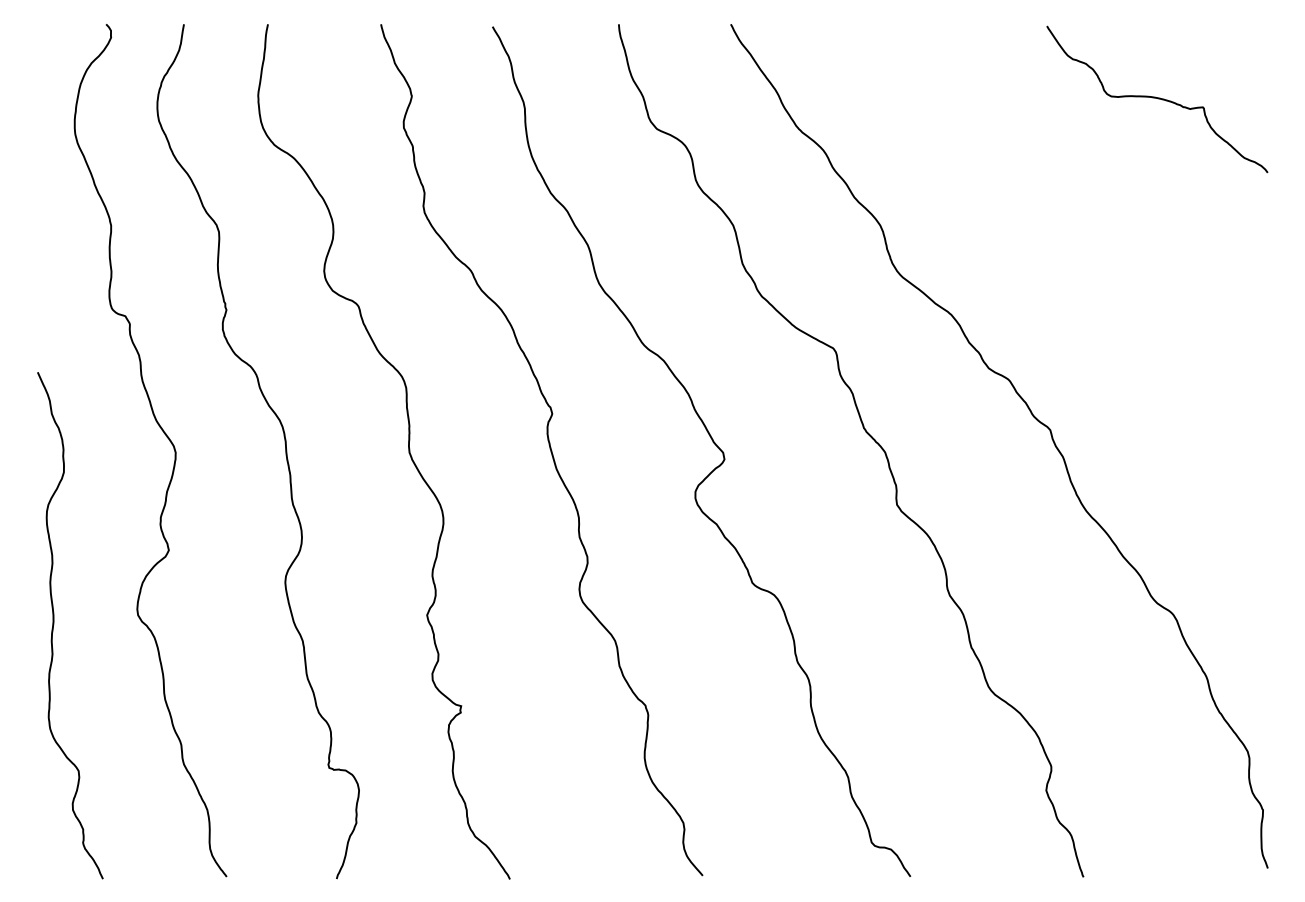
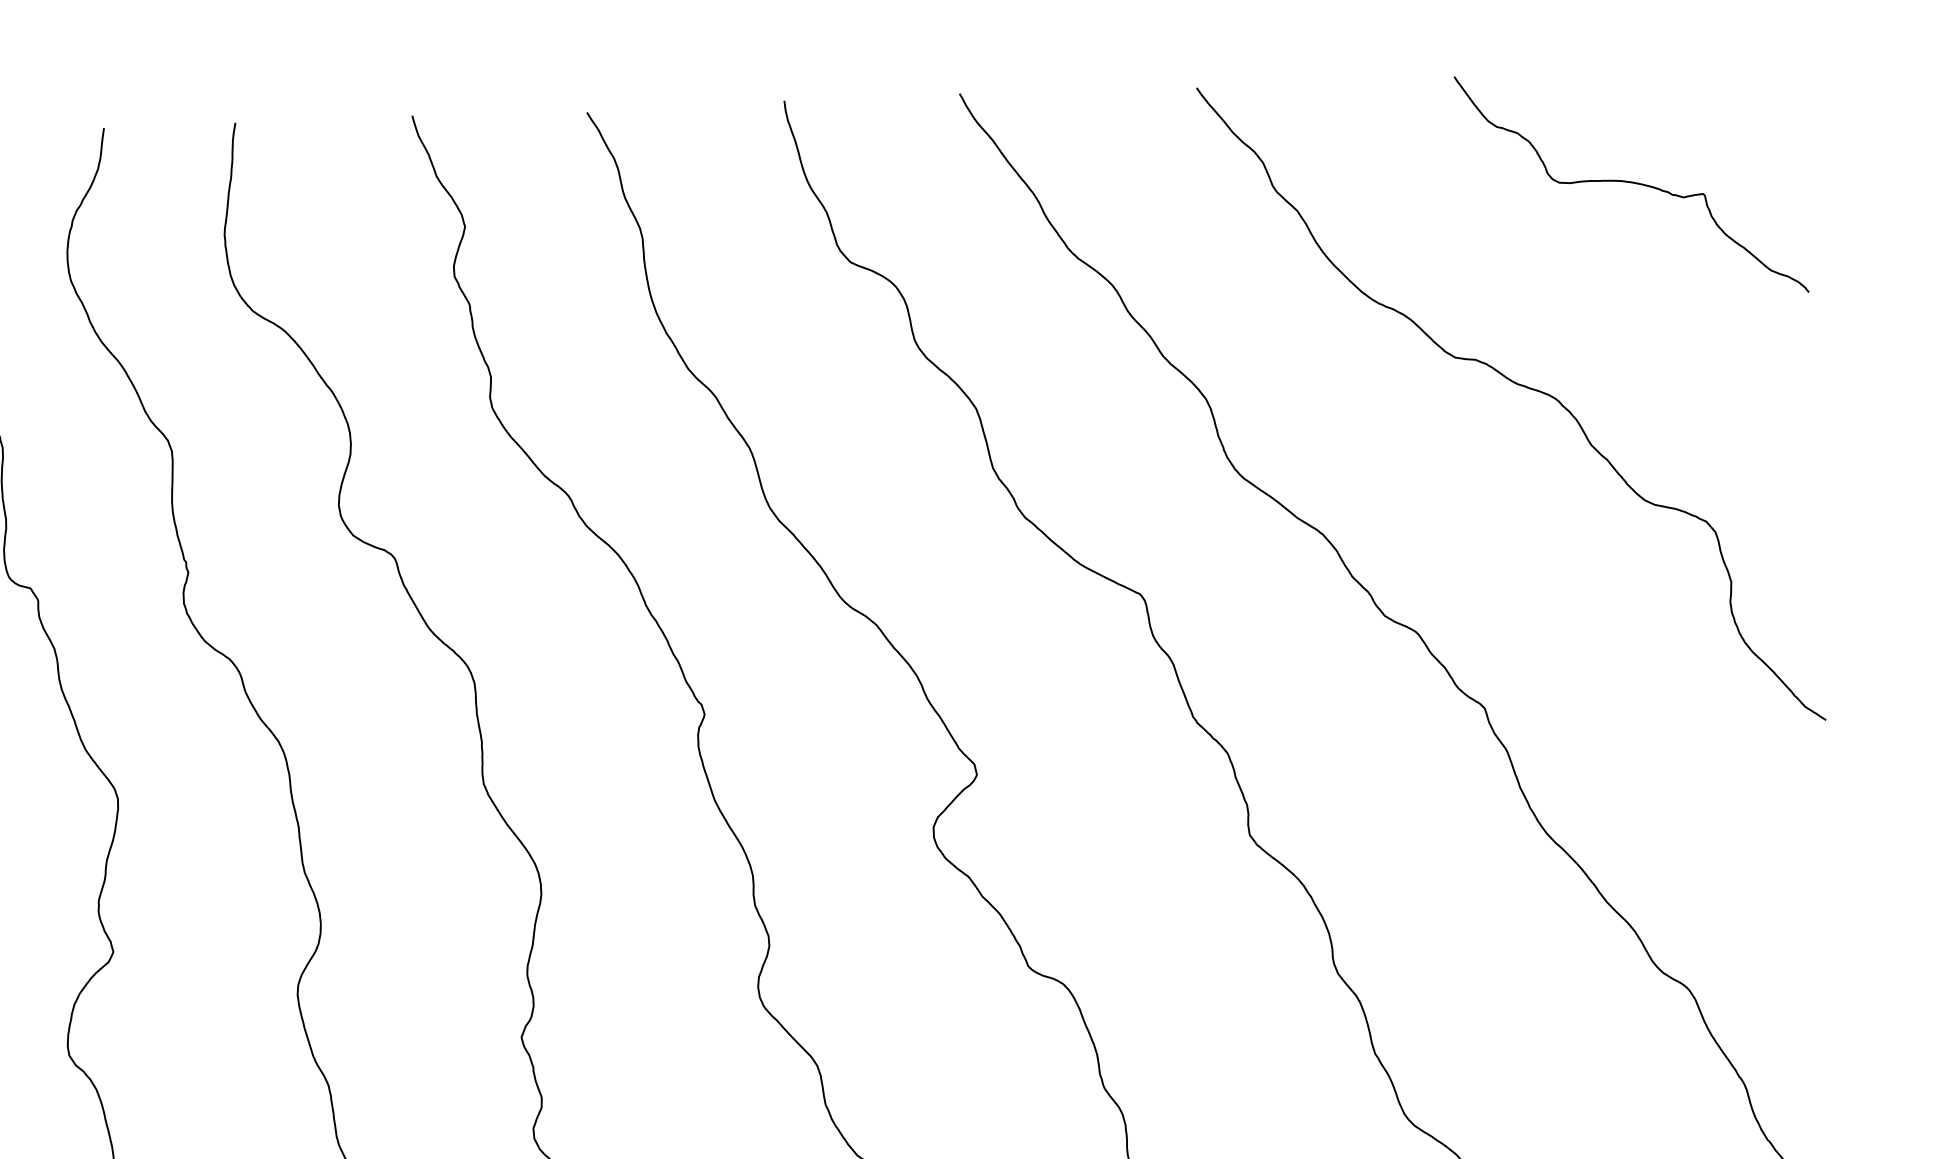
curve: (1080, 225) -> (1519, 386), added

